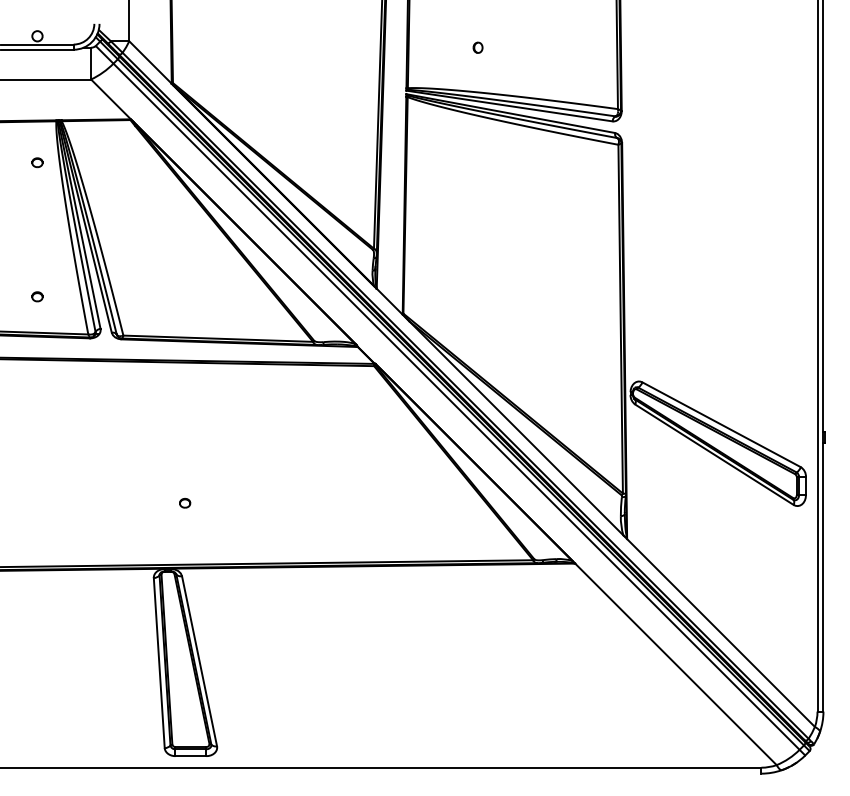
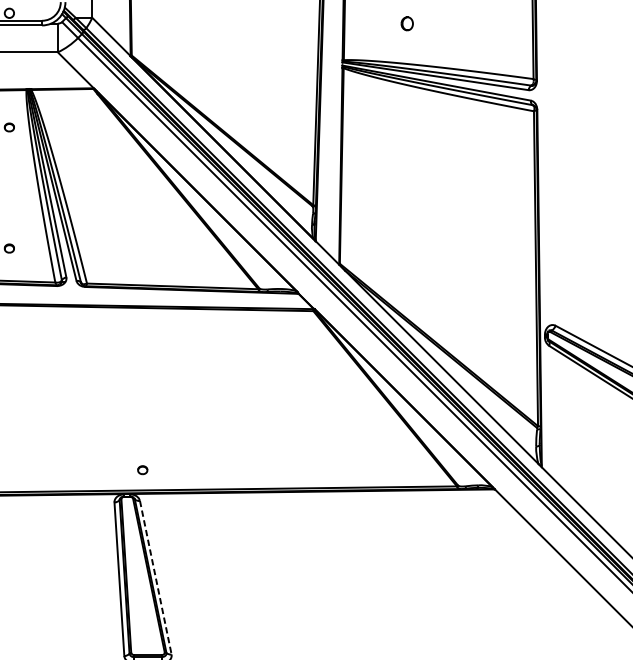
part: (477, 47) -> (406, 23), size x1.4
part: (185, 503) -> (143, 470), moved
line: (199, 661) -> (155, 577), solid -> dashed

